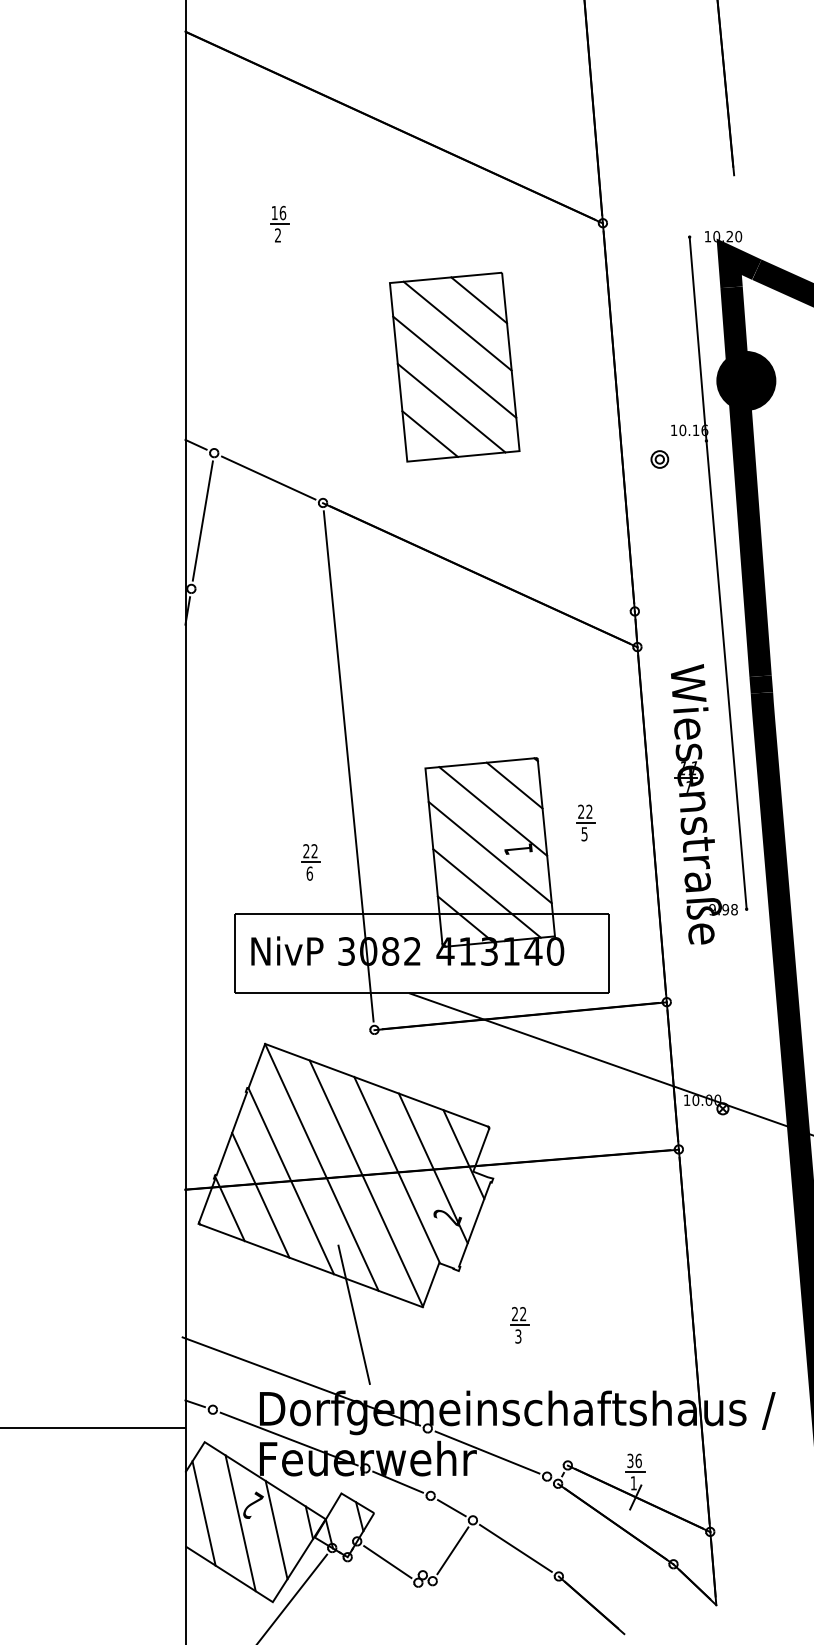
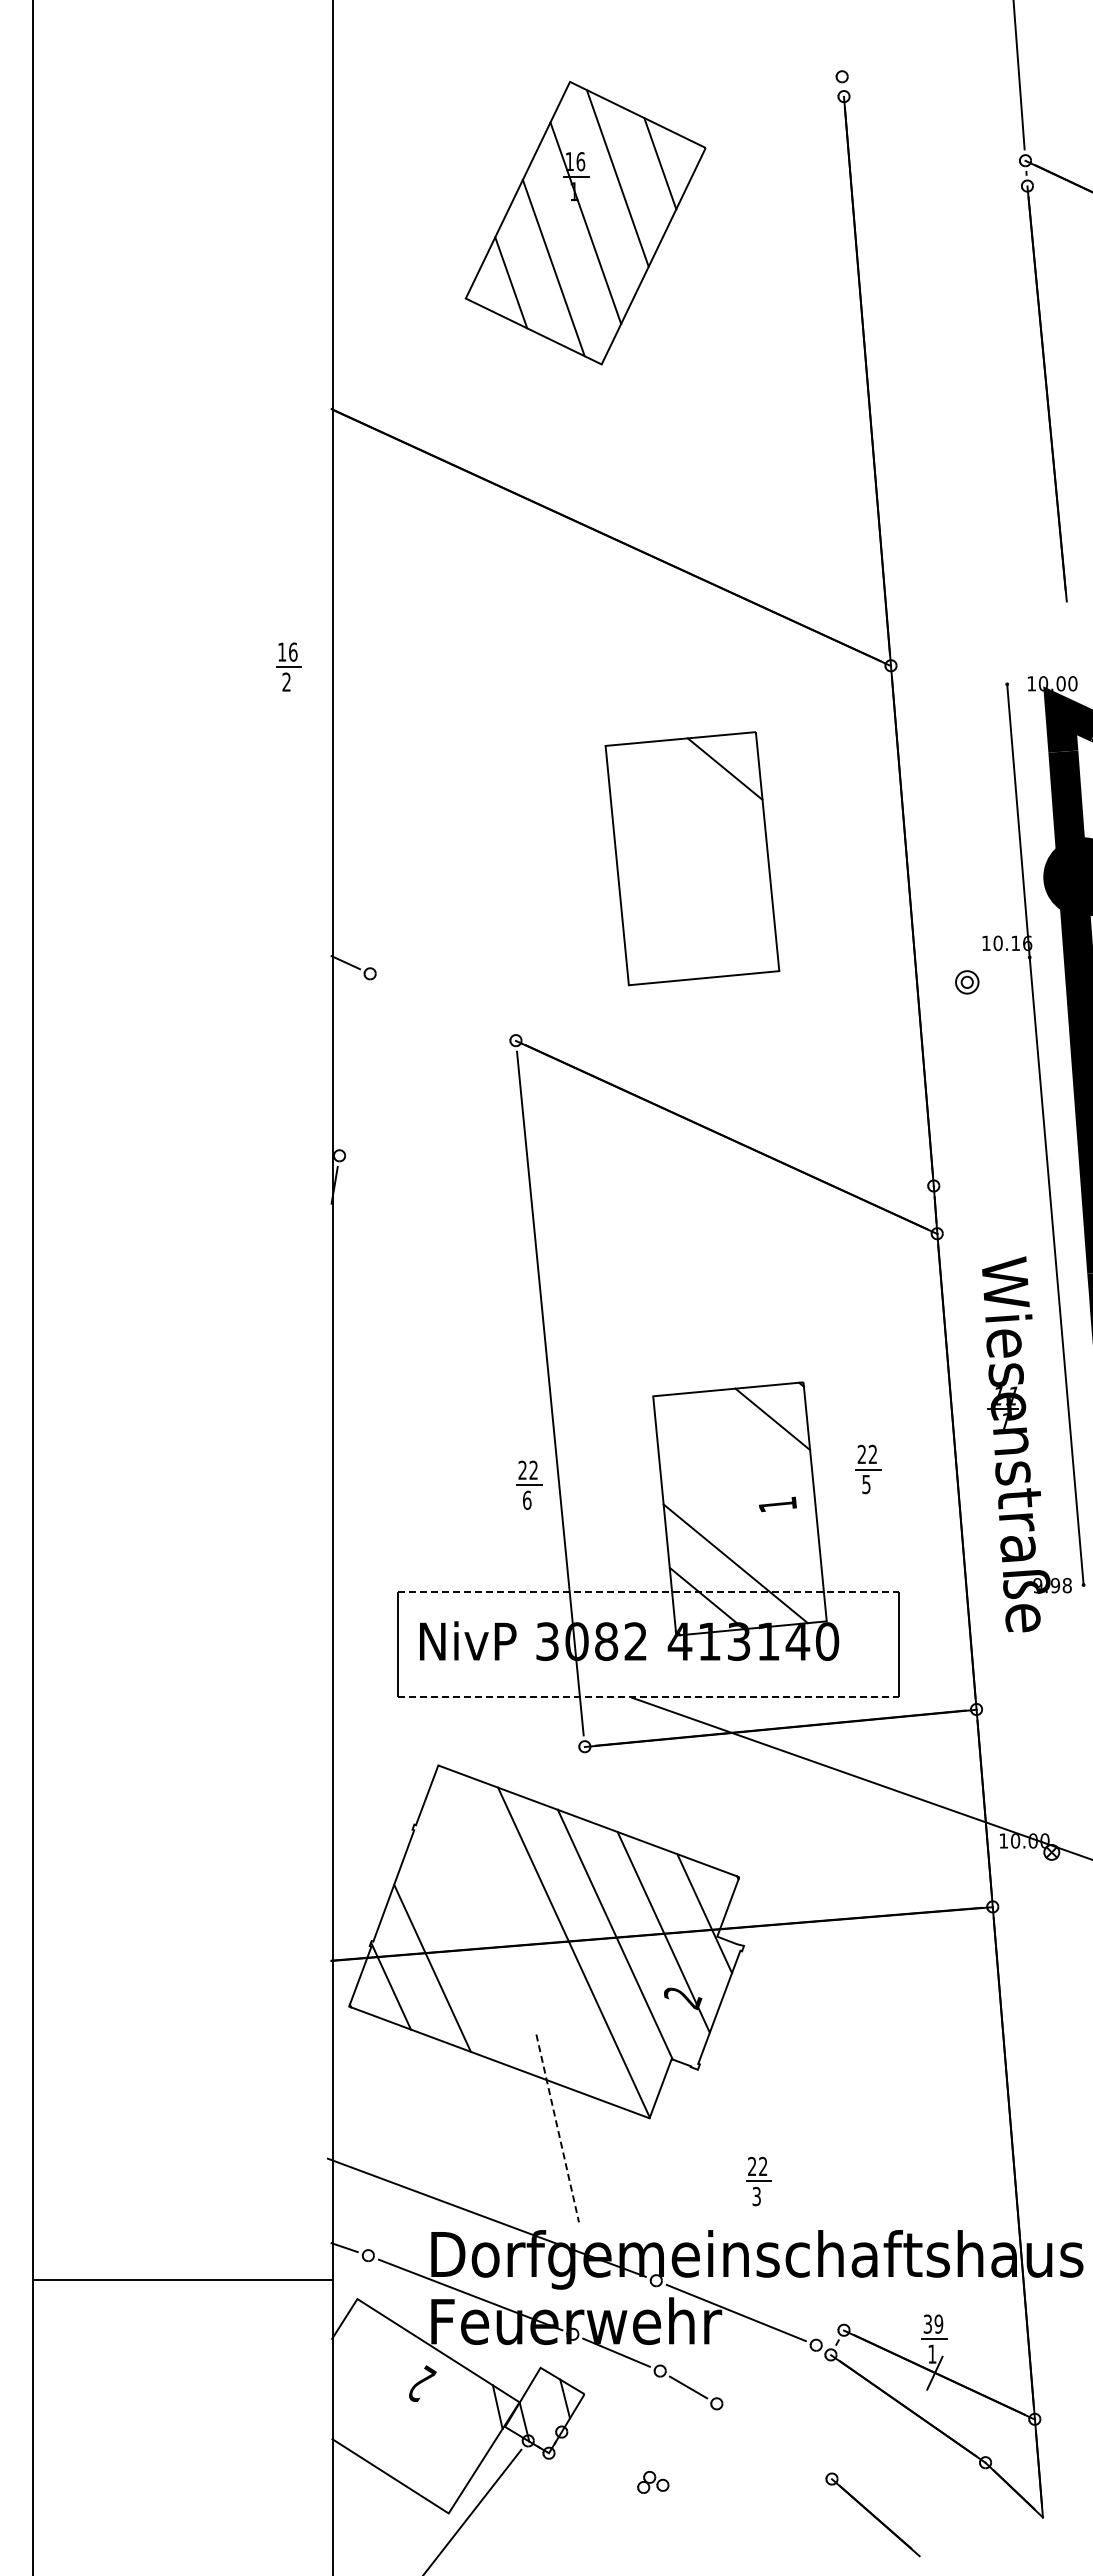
part: (279, 223) -> (288, 666), moved
text: (729, 236) -> (1060, 683), 10.20 -> 10.00
line: (457, 326) -> (696, 803), removed
line: (454, 367) -> (691, 858), removed
line: (451, 408) -> (688, 913), removed
line: (430, 433) -> (659, 947), removed
line: (268, 478) -> (442, 1007), removed
line: (202, 520) -> (354, 1064), removed
line: (492, 811) -> (743, 1453), removed
line: (489, 852) -> (739, 1508), removed
part: (311, 861) -> (529, 1484), moved
line: (421, 914) -> (648, 1591), solid -> dashed
line: (421, 993) -> (648, 1697), solid -> dashed
line: (321, 1167) -> (514, 1930), removed
line: (291, 1181) -> (473, 1949), removed
line: (354, 1314) -> (557, 2128), solid -> dashed
part: (519, 1325) -> (758, 2181), moved
text: (638, 1460) -> (938, 2323), 36 -> 39
line: (204, 1513) -> (356, 2394), removed
line: (240, 1523) -> (405, 2407), removed
line: (276, 1529) -> (453, 2416), removed
line: (515, 1548) -> (774, 2441), removed
line: (452, 1550) -> (689, 2444), removed
line: (387, 1561) -> (602, 2459), removed

